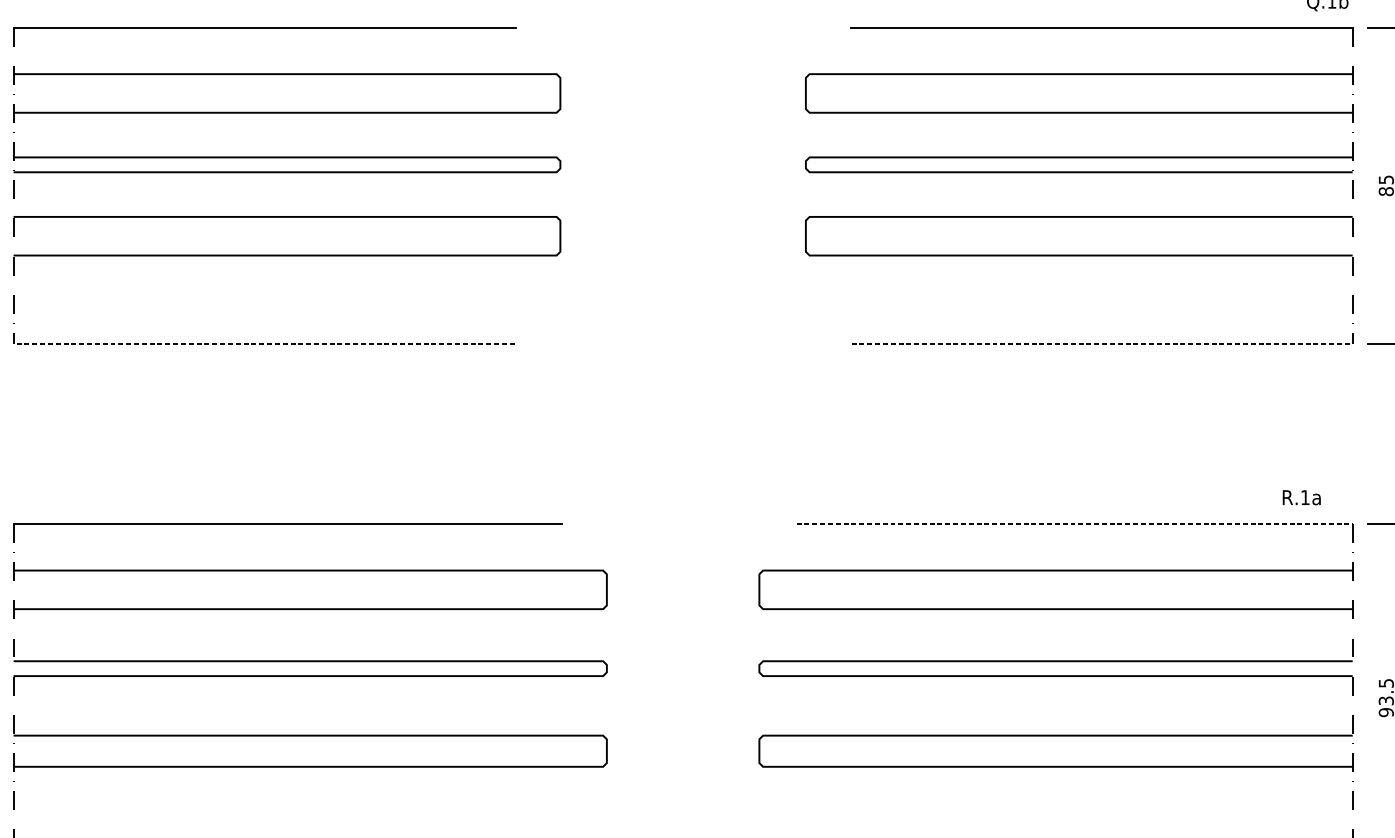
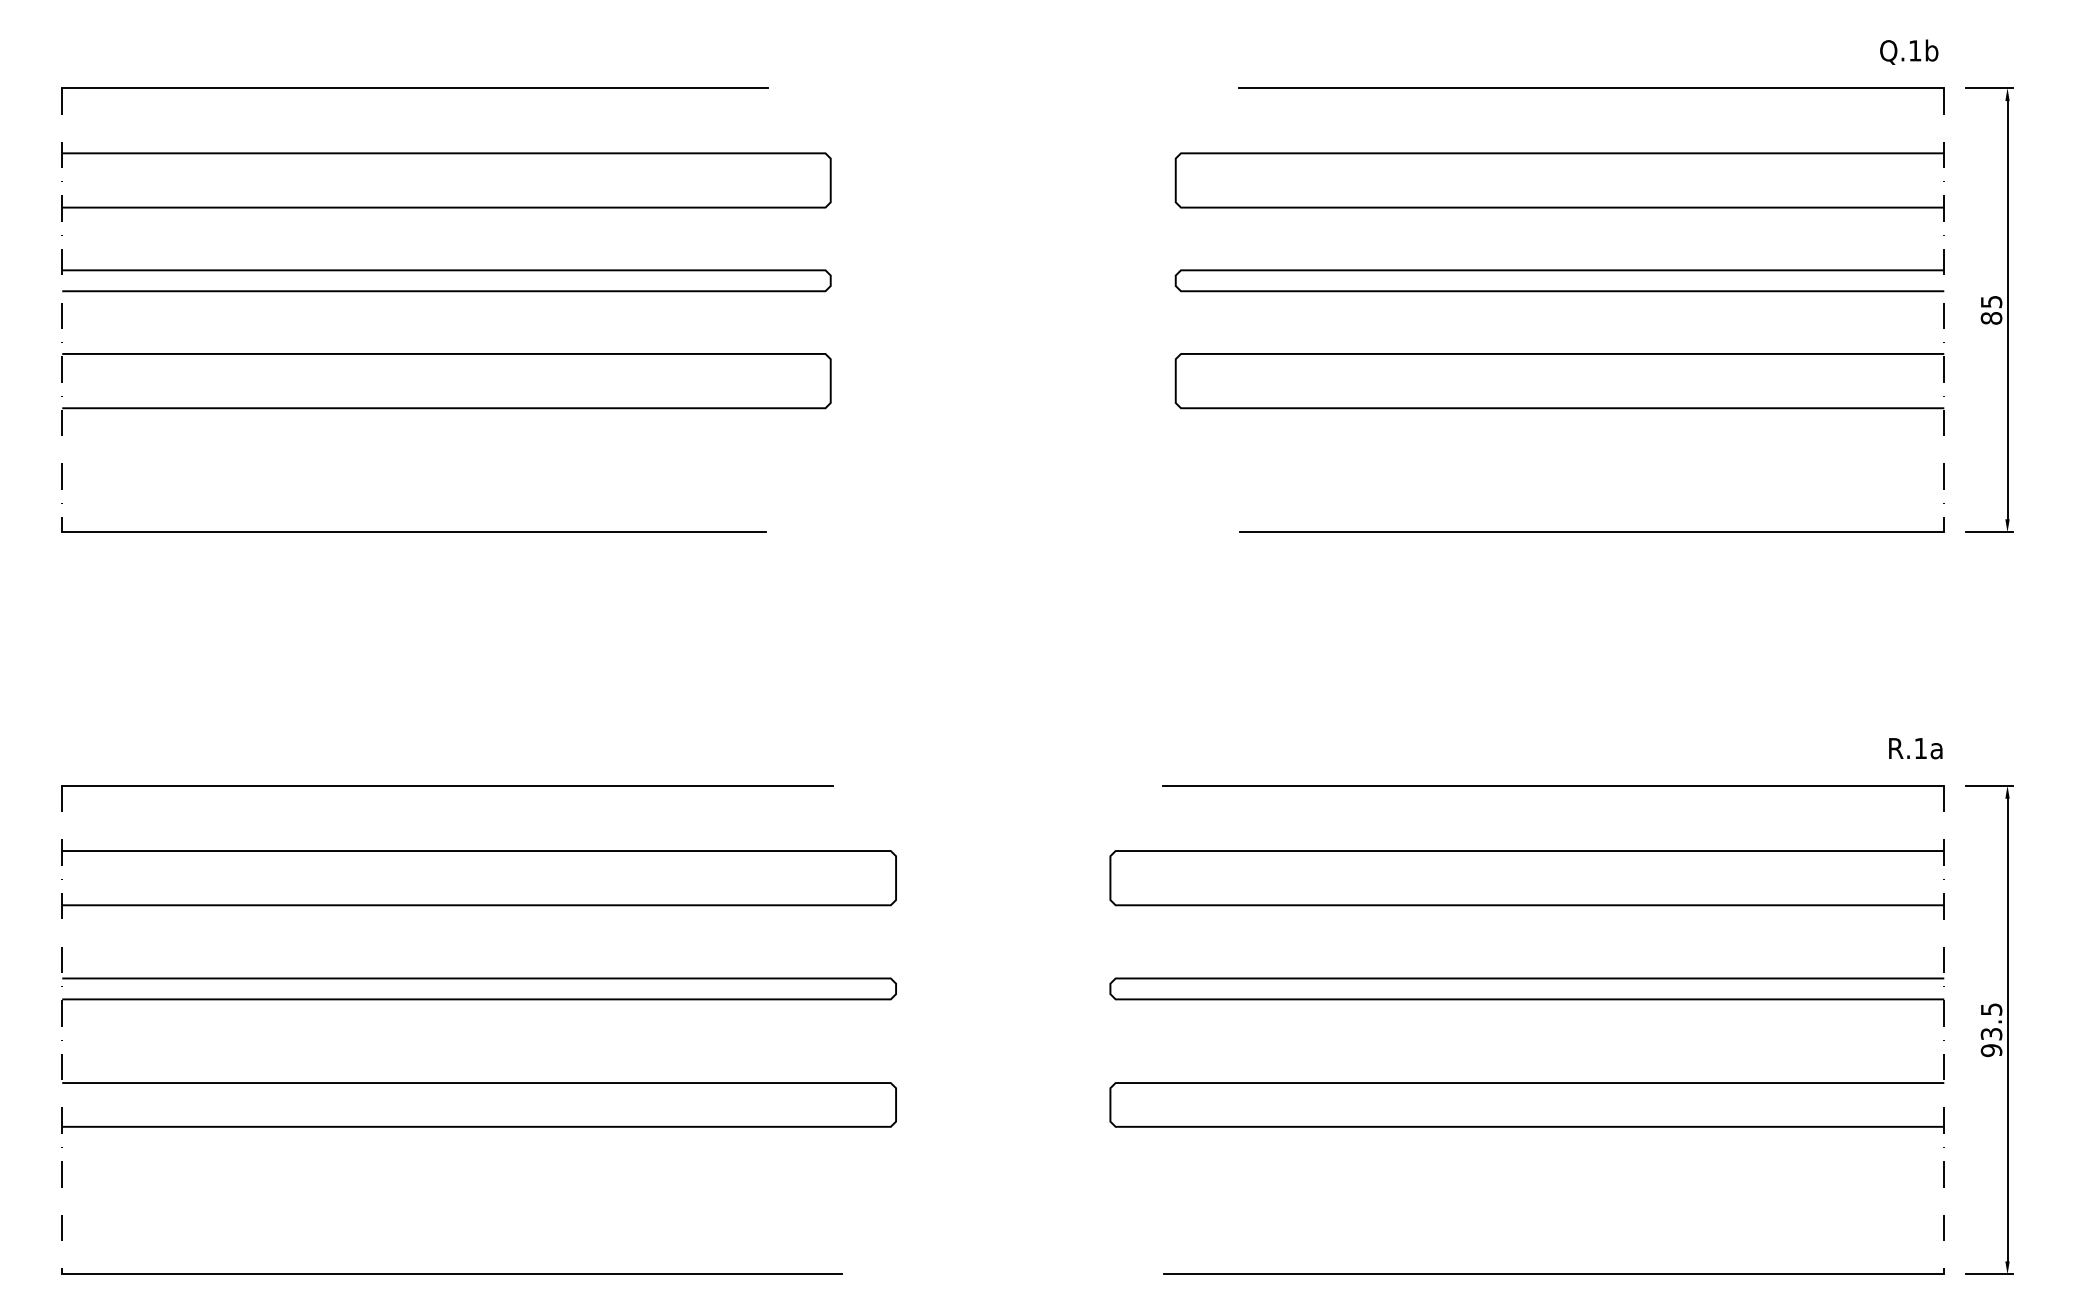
line: (263, 343) -> (413, 532), dashed -> solid
line: (1102, 343) -> (1592, 532), dashed -> solid
text: (1301, 497) -> (1915, 748), moved
line: (1074, 523) -> (1553, 785), dashed -> solid

